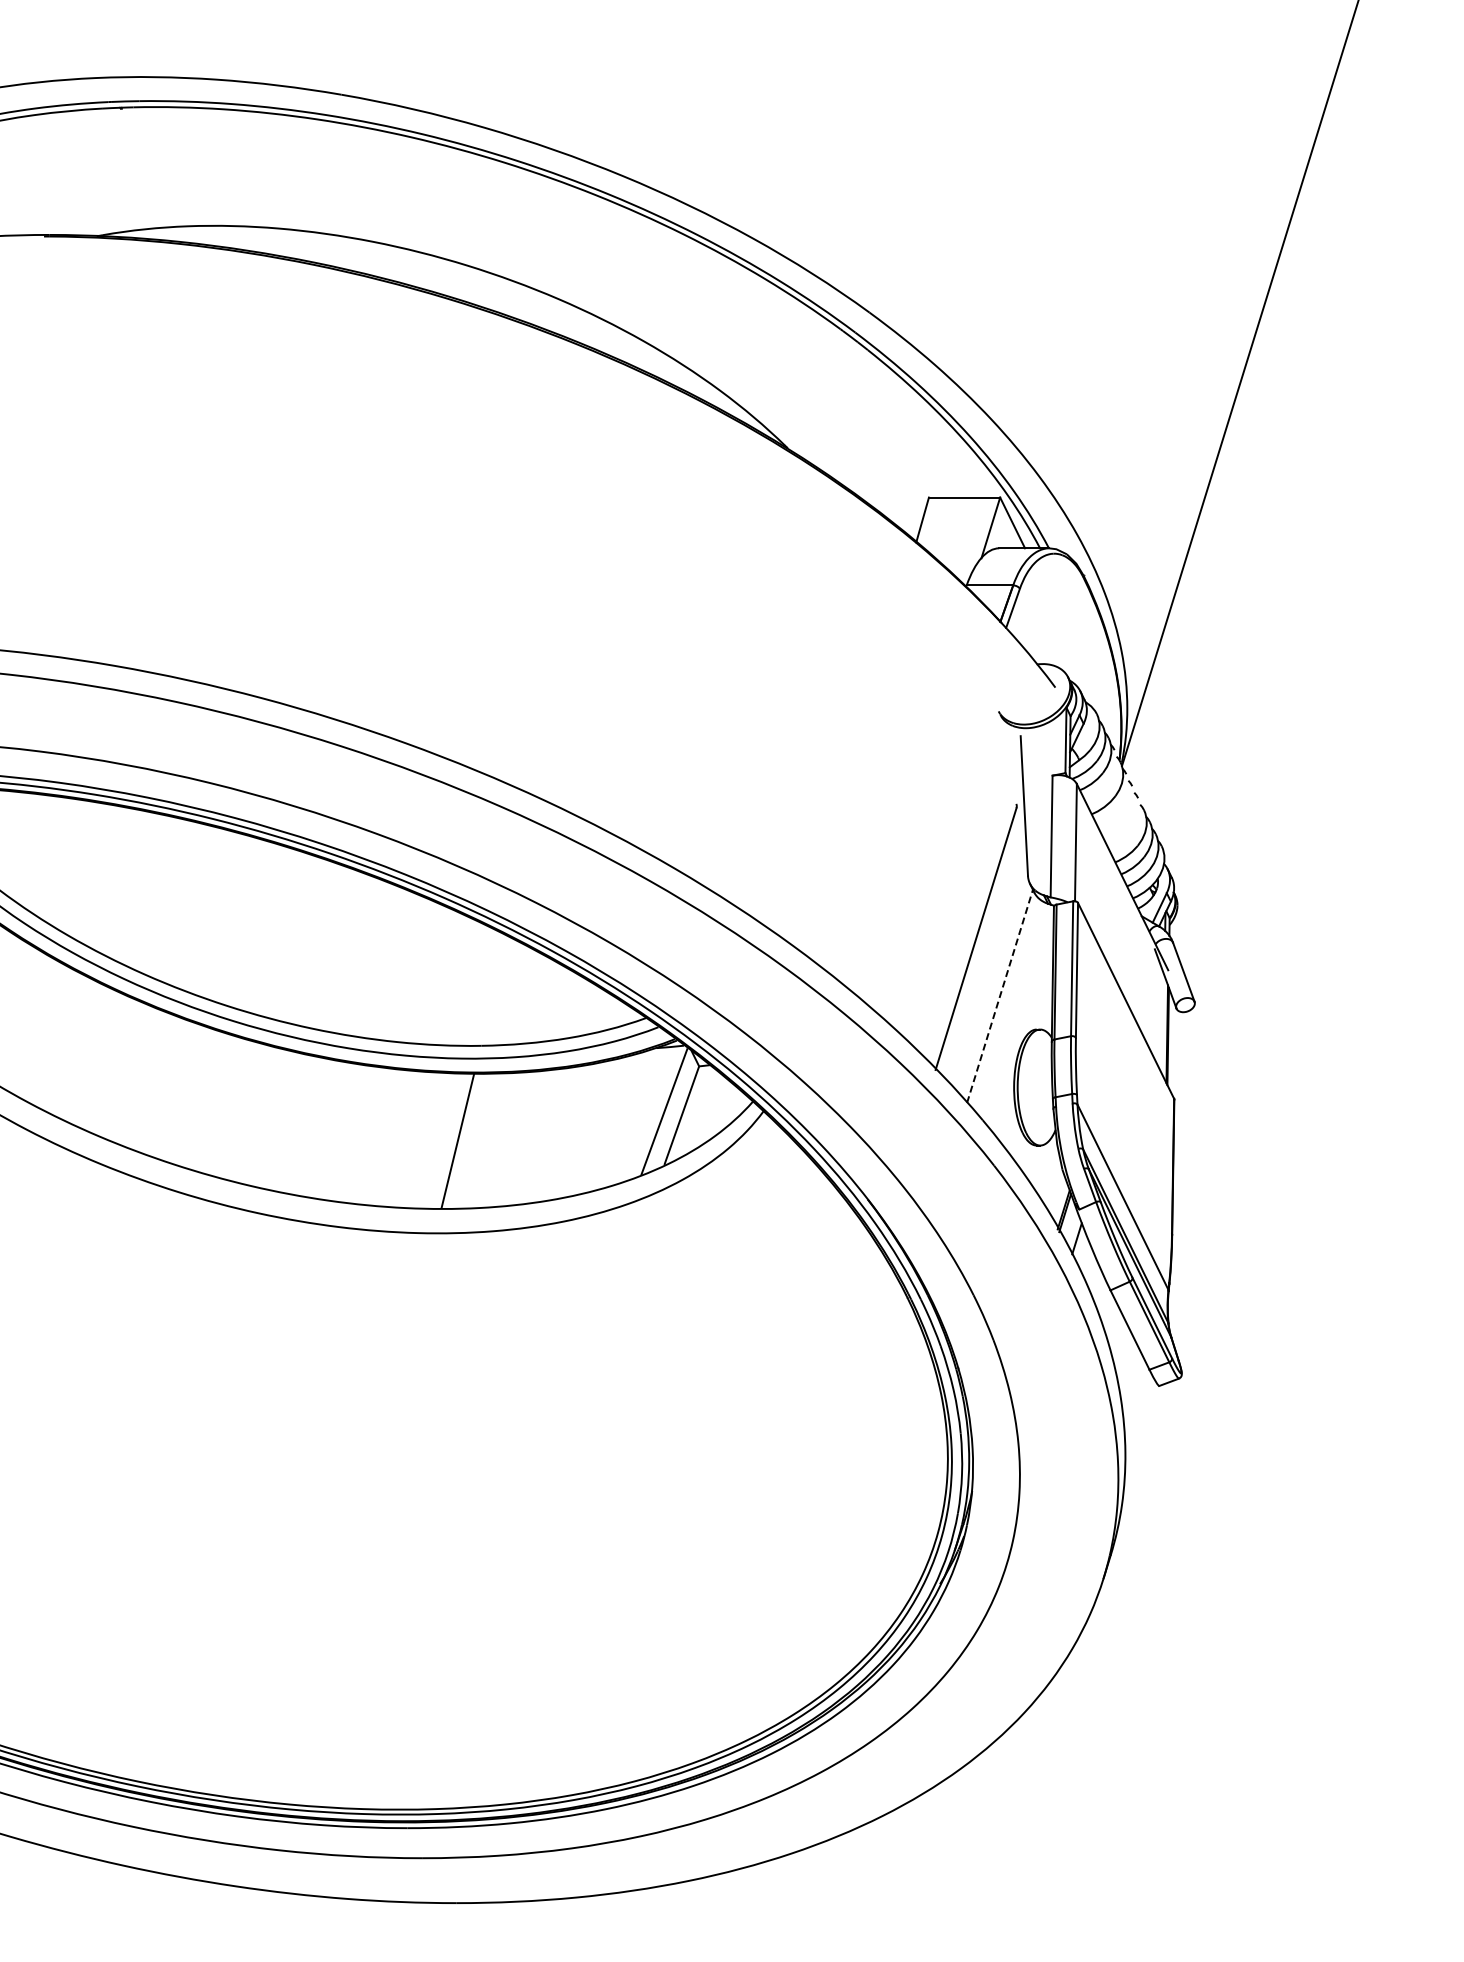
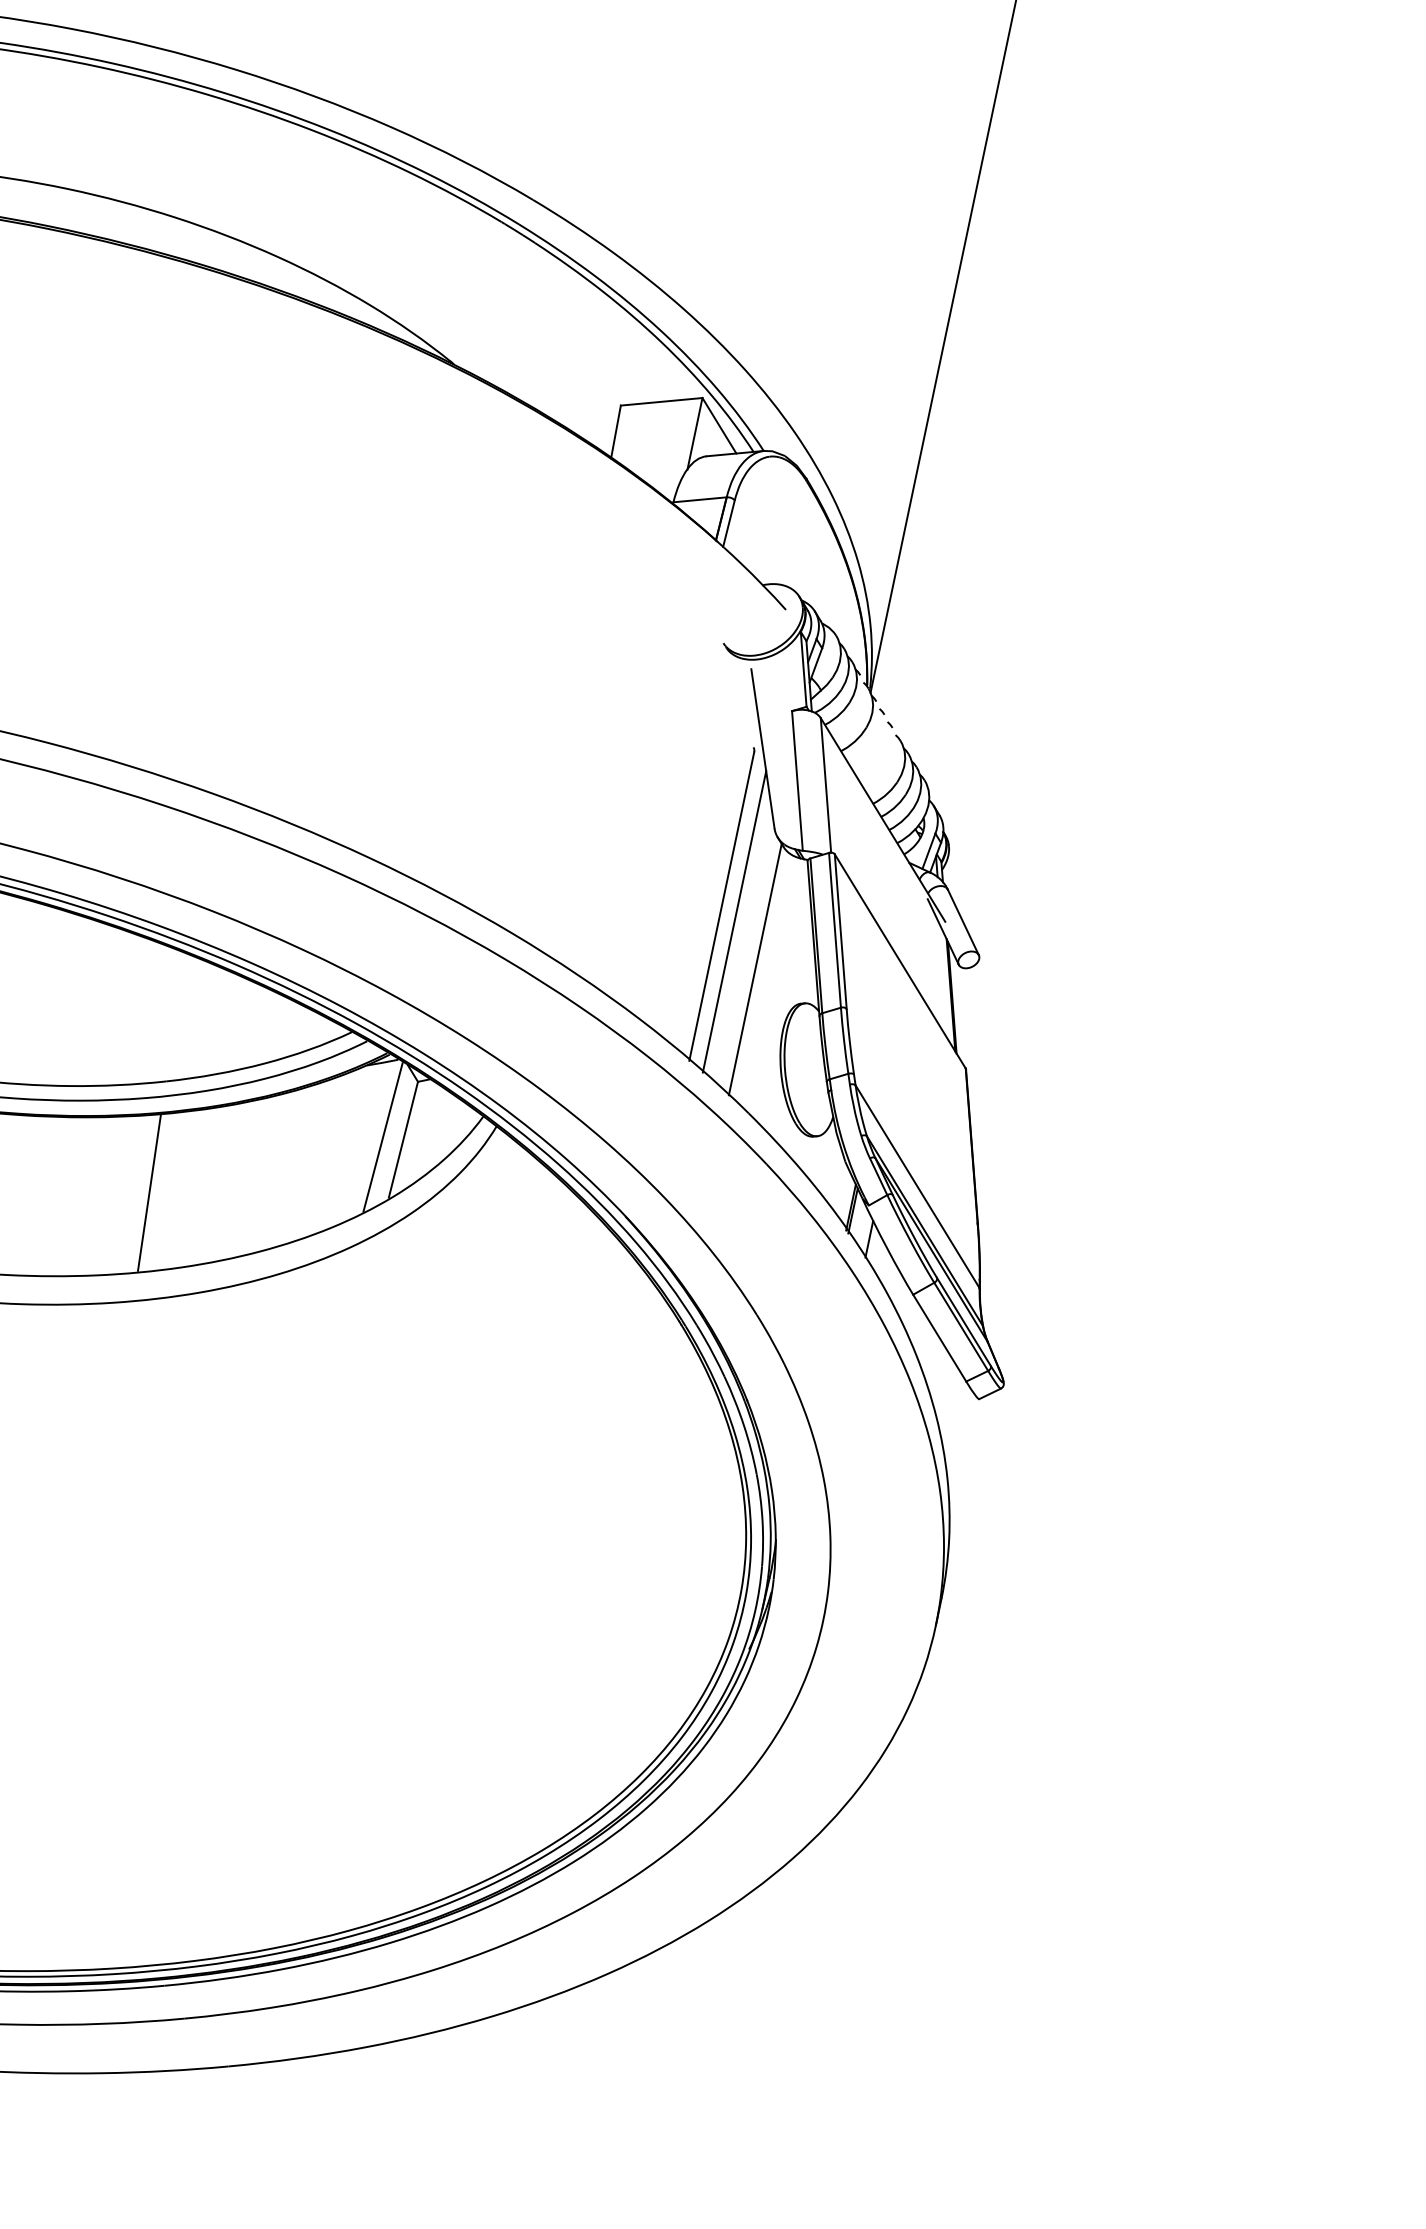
line: (985, 953) -> (734, 922), added
line: (1000, 996) -> (755, 969), dashed -> solid

